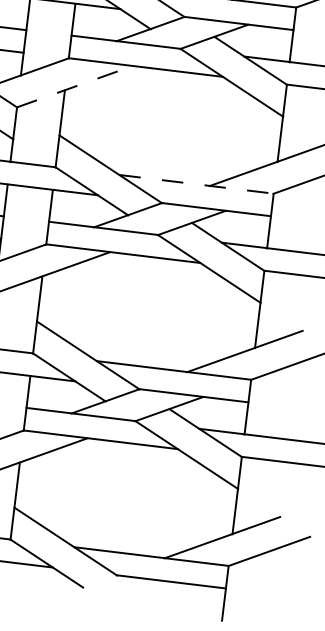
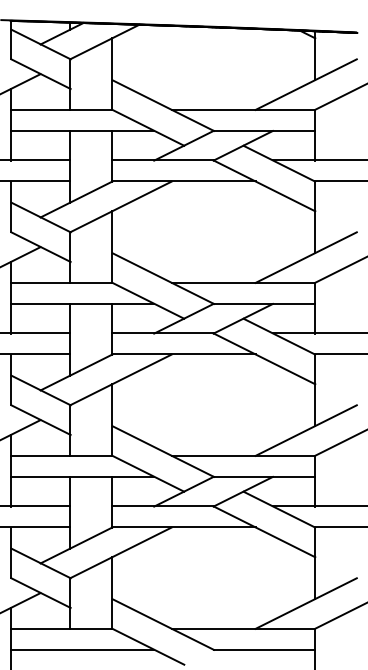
line: (74, 86) -> (120, 206), dashed -> solid
line: (196, 184) -> (243, 282), dashed -> solid

